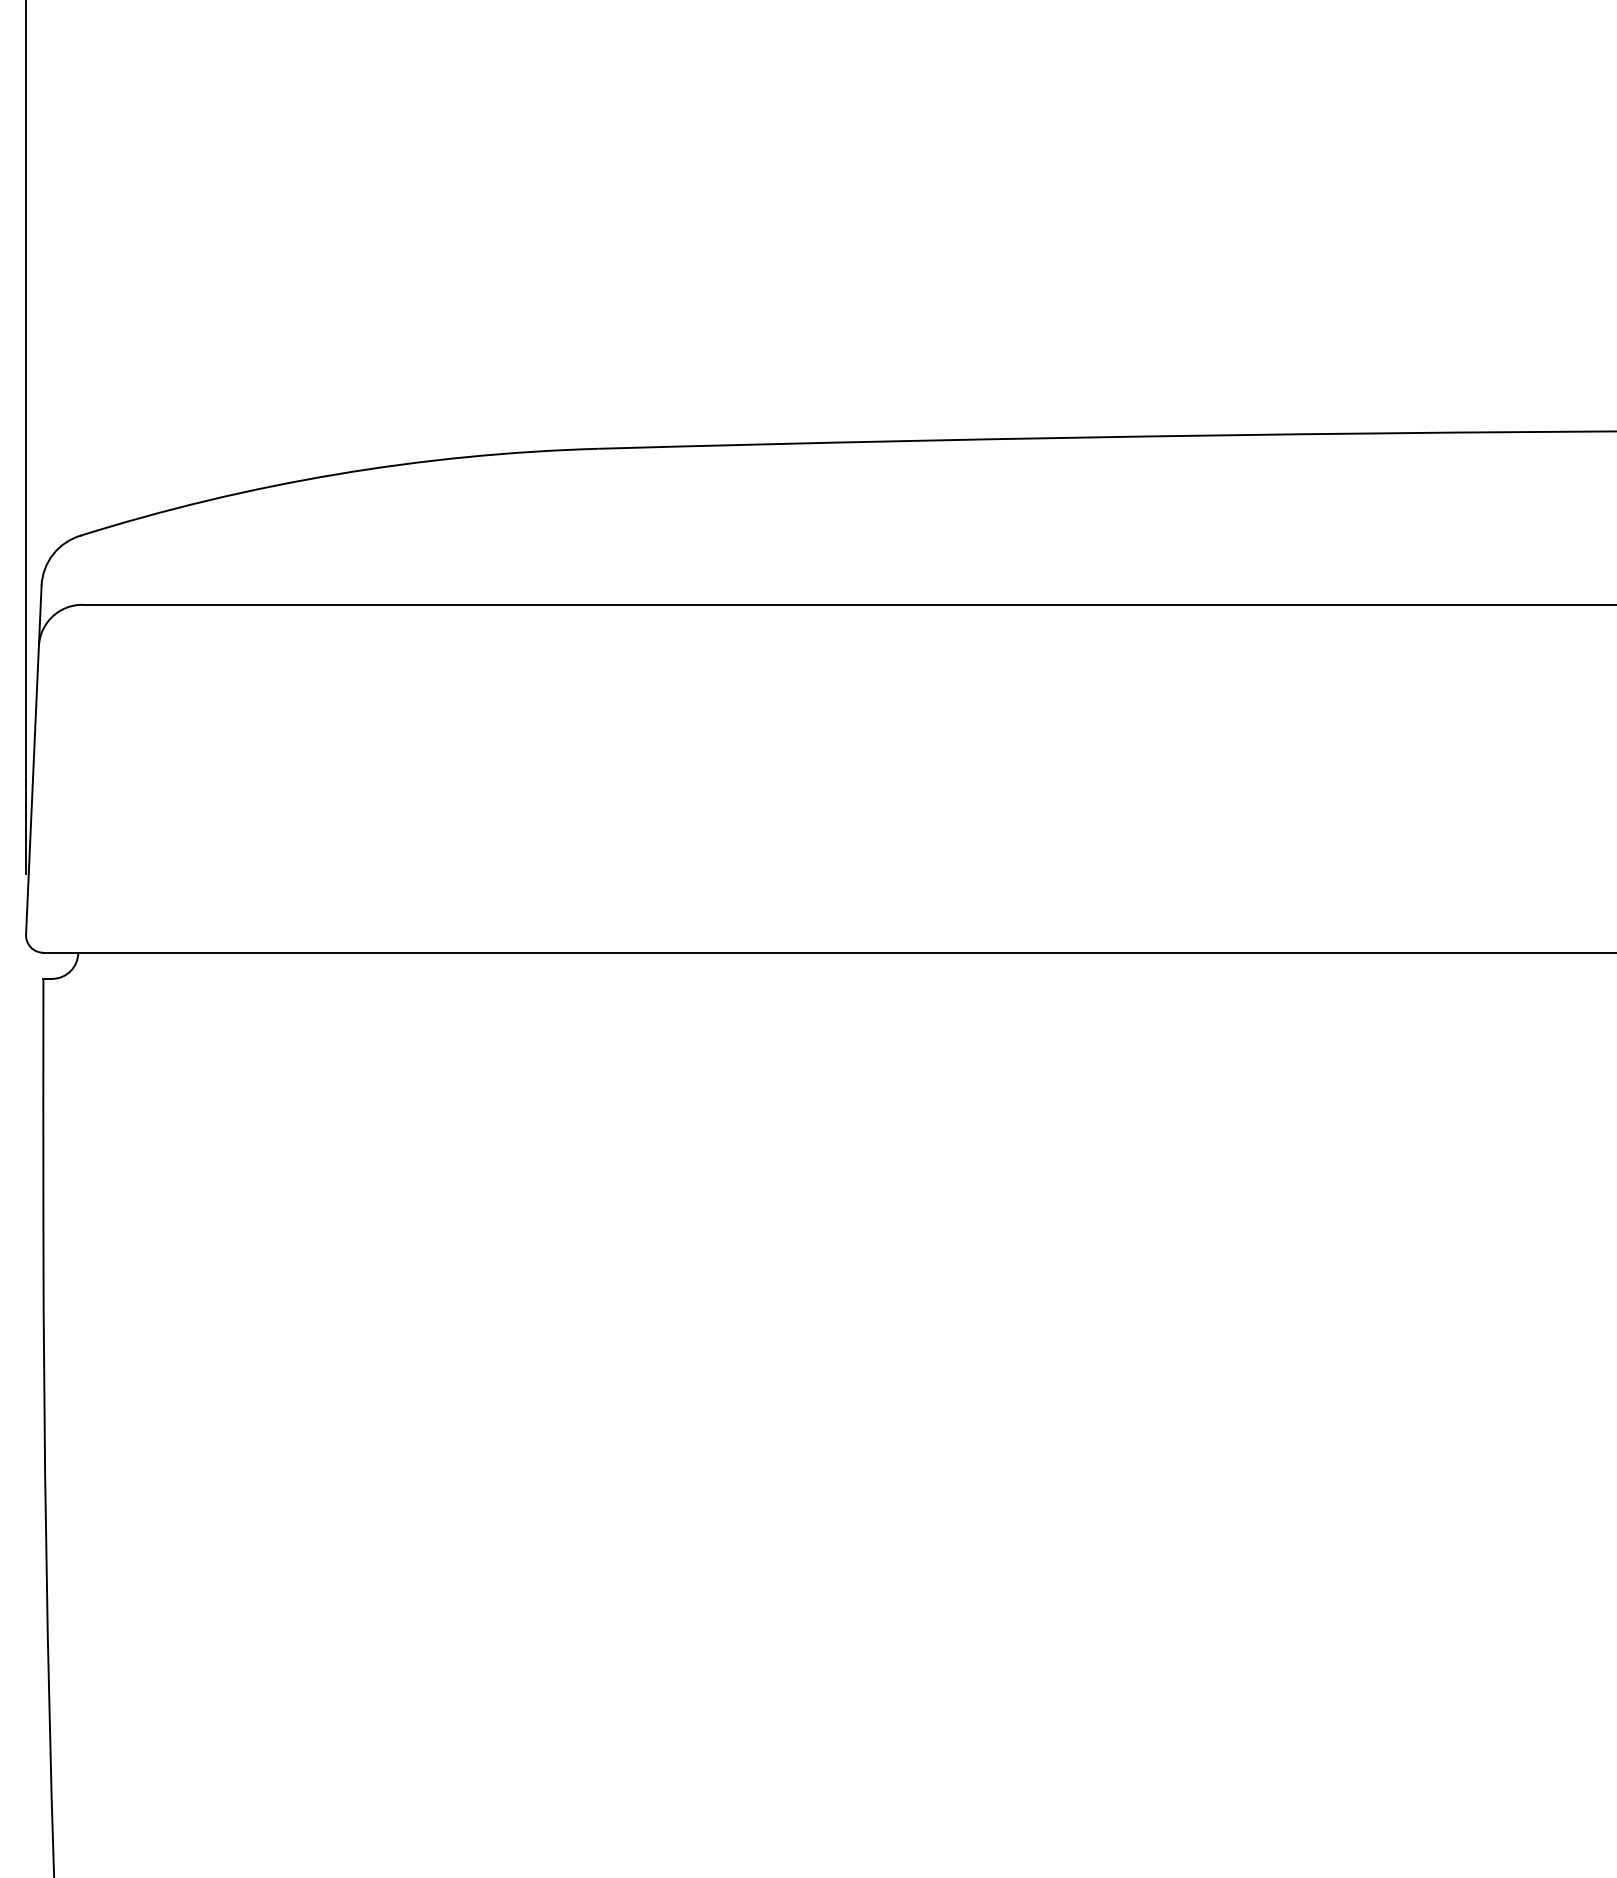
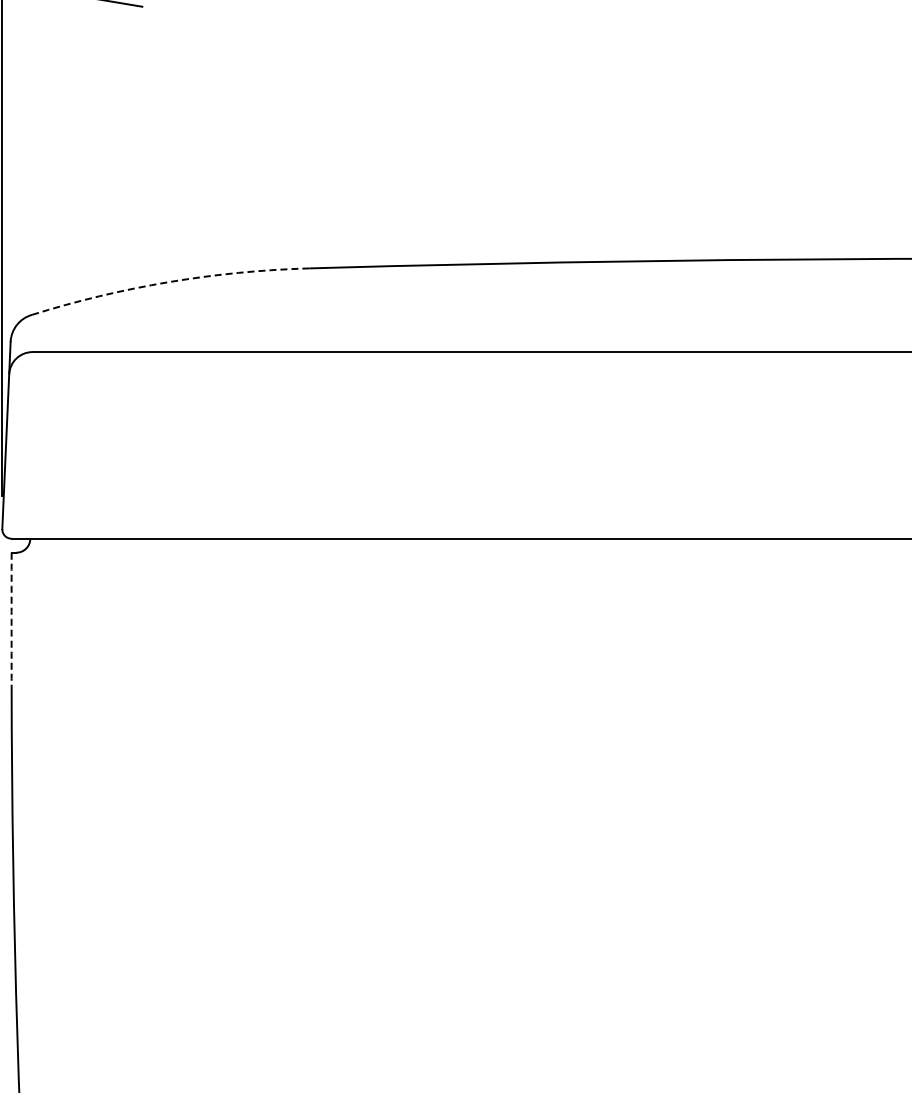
arc: (335, 475) -> (168, 282), solid -> dashed
arc: (43, 1103) -> (11, 619), solid -> dashed

